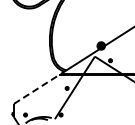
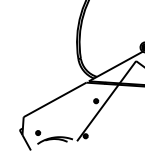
line: (36, 89) -> (55, 99), dashed -> solid

